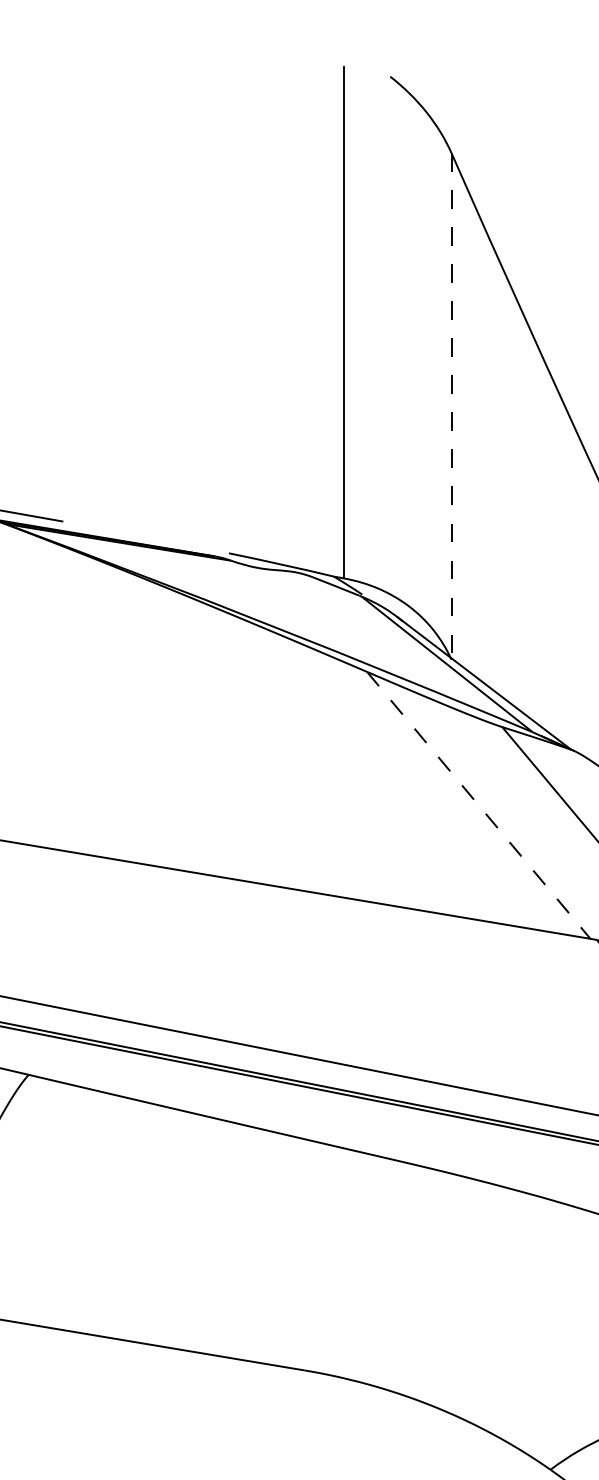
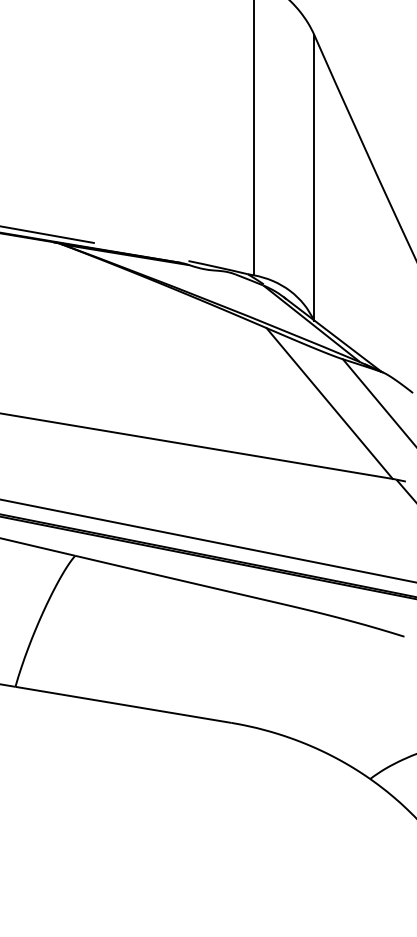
line: (451, 407) -> (314, 178), dashed -> solid
line: (478, 805) -> (329, 403), dashed -> solid

